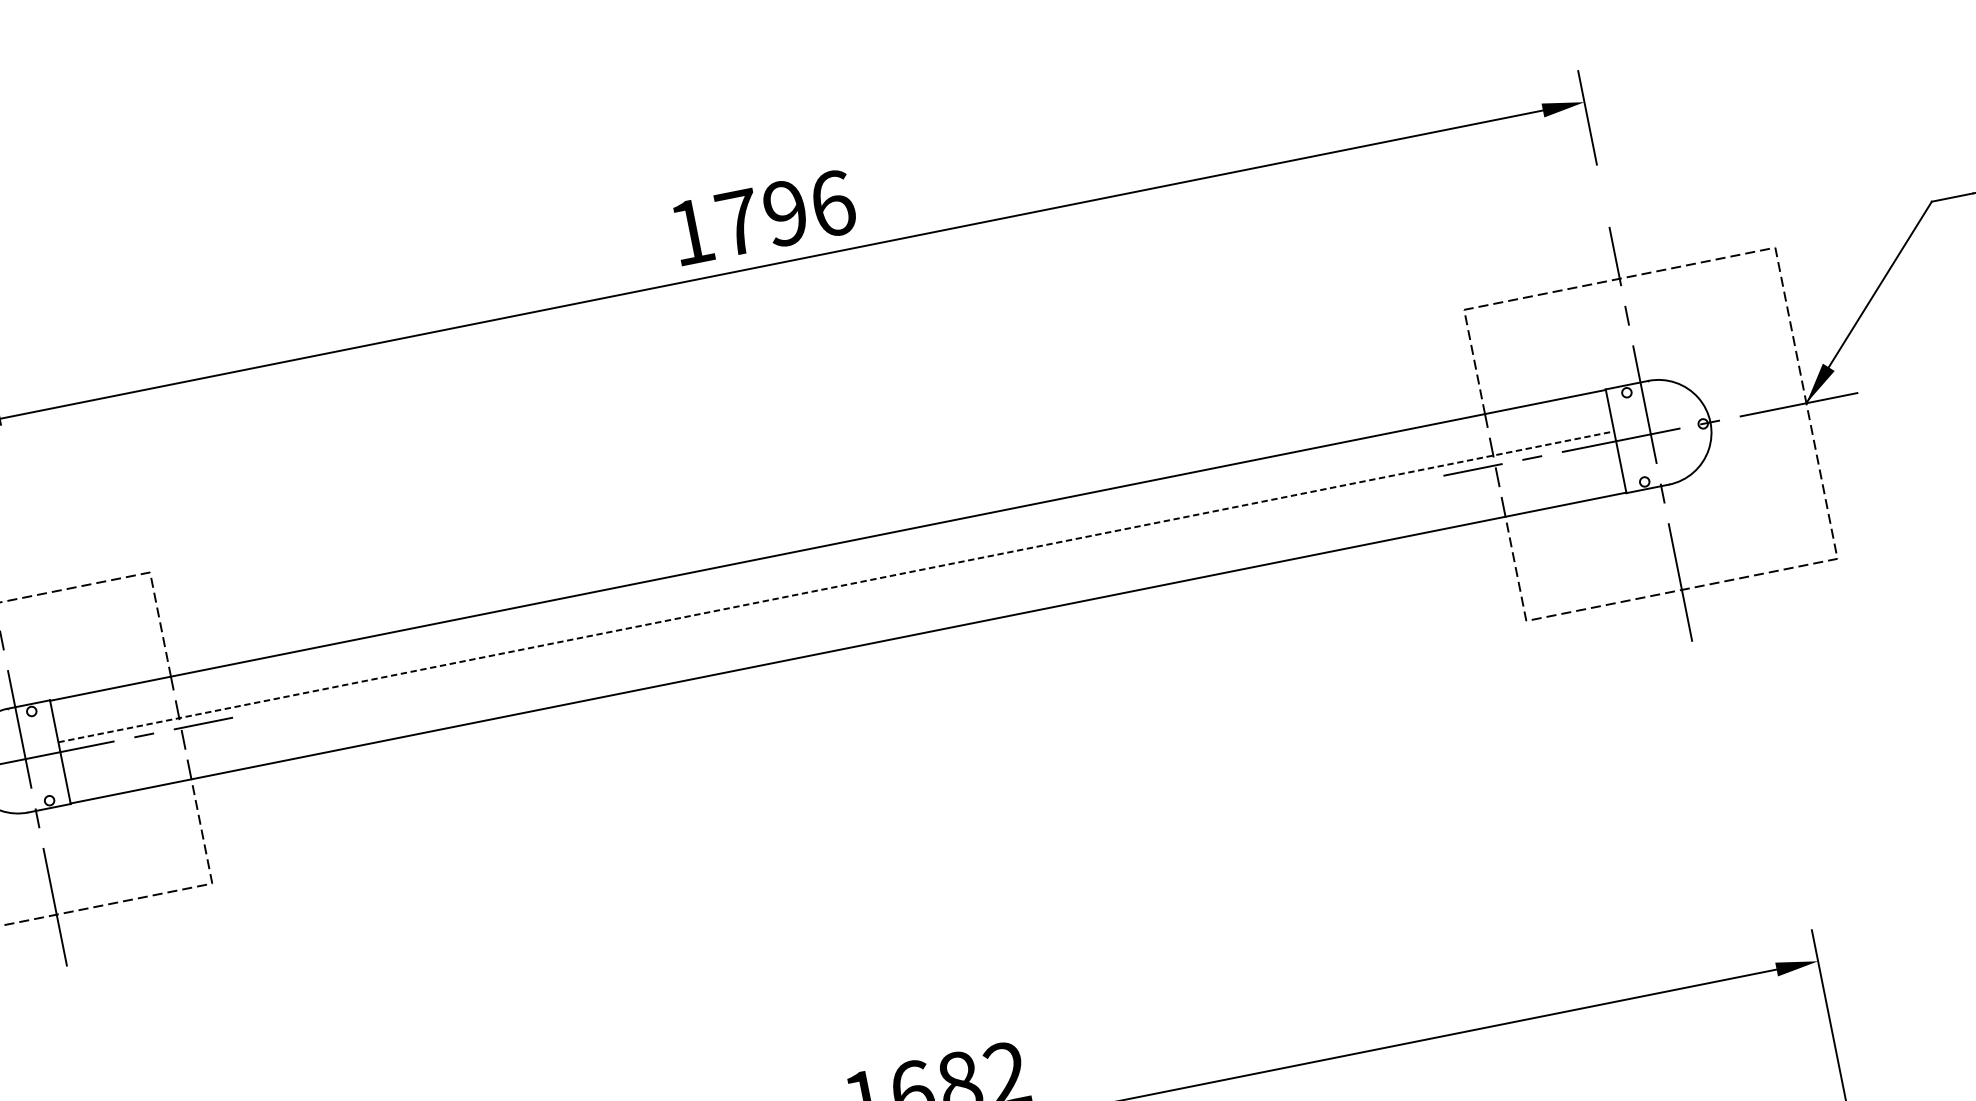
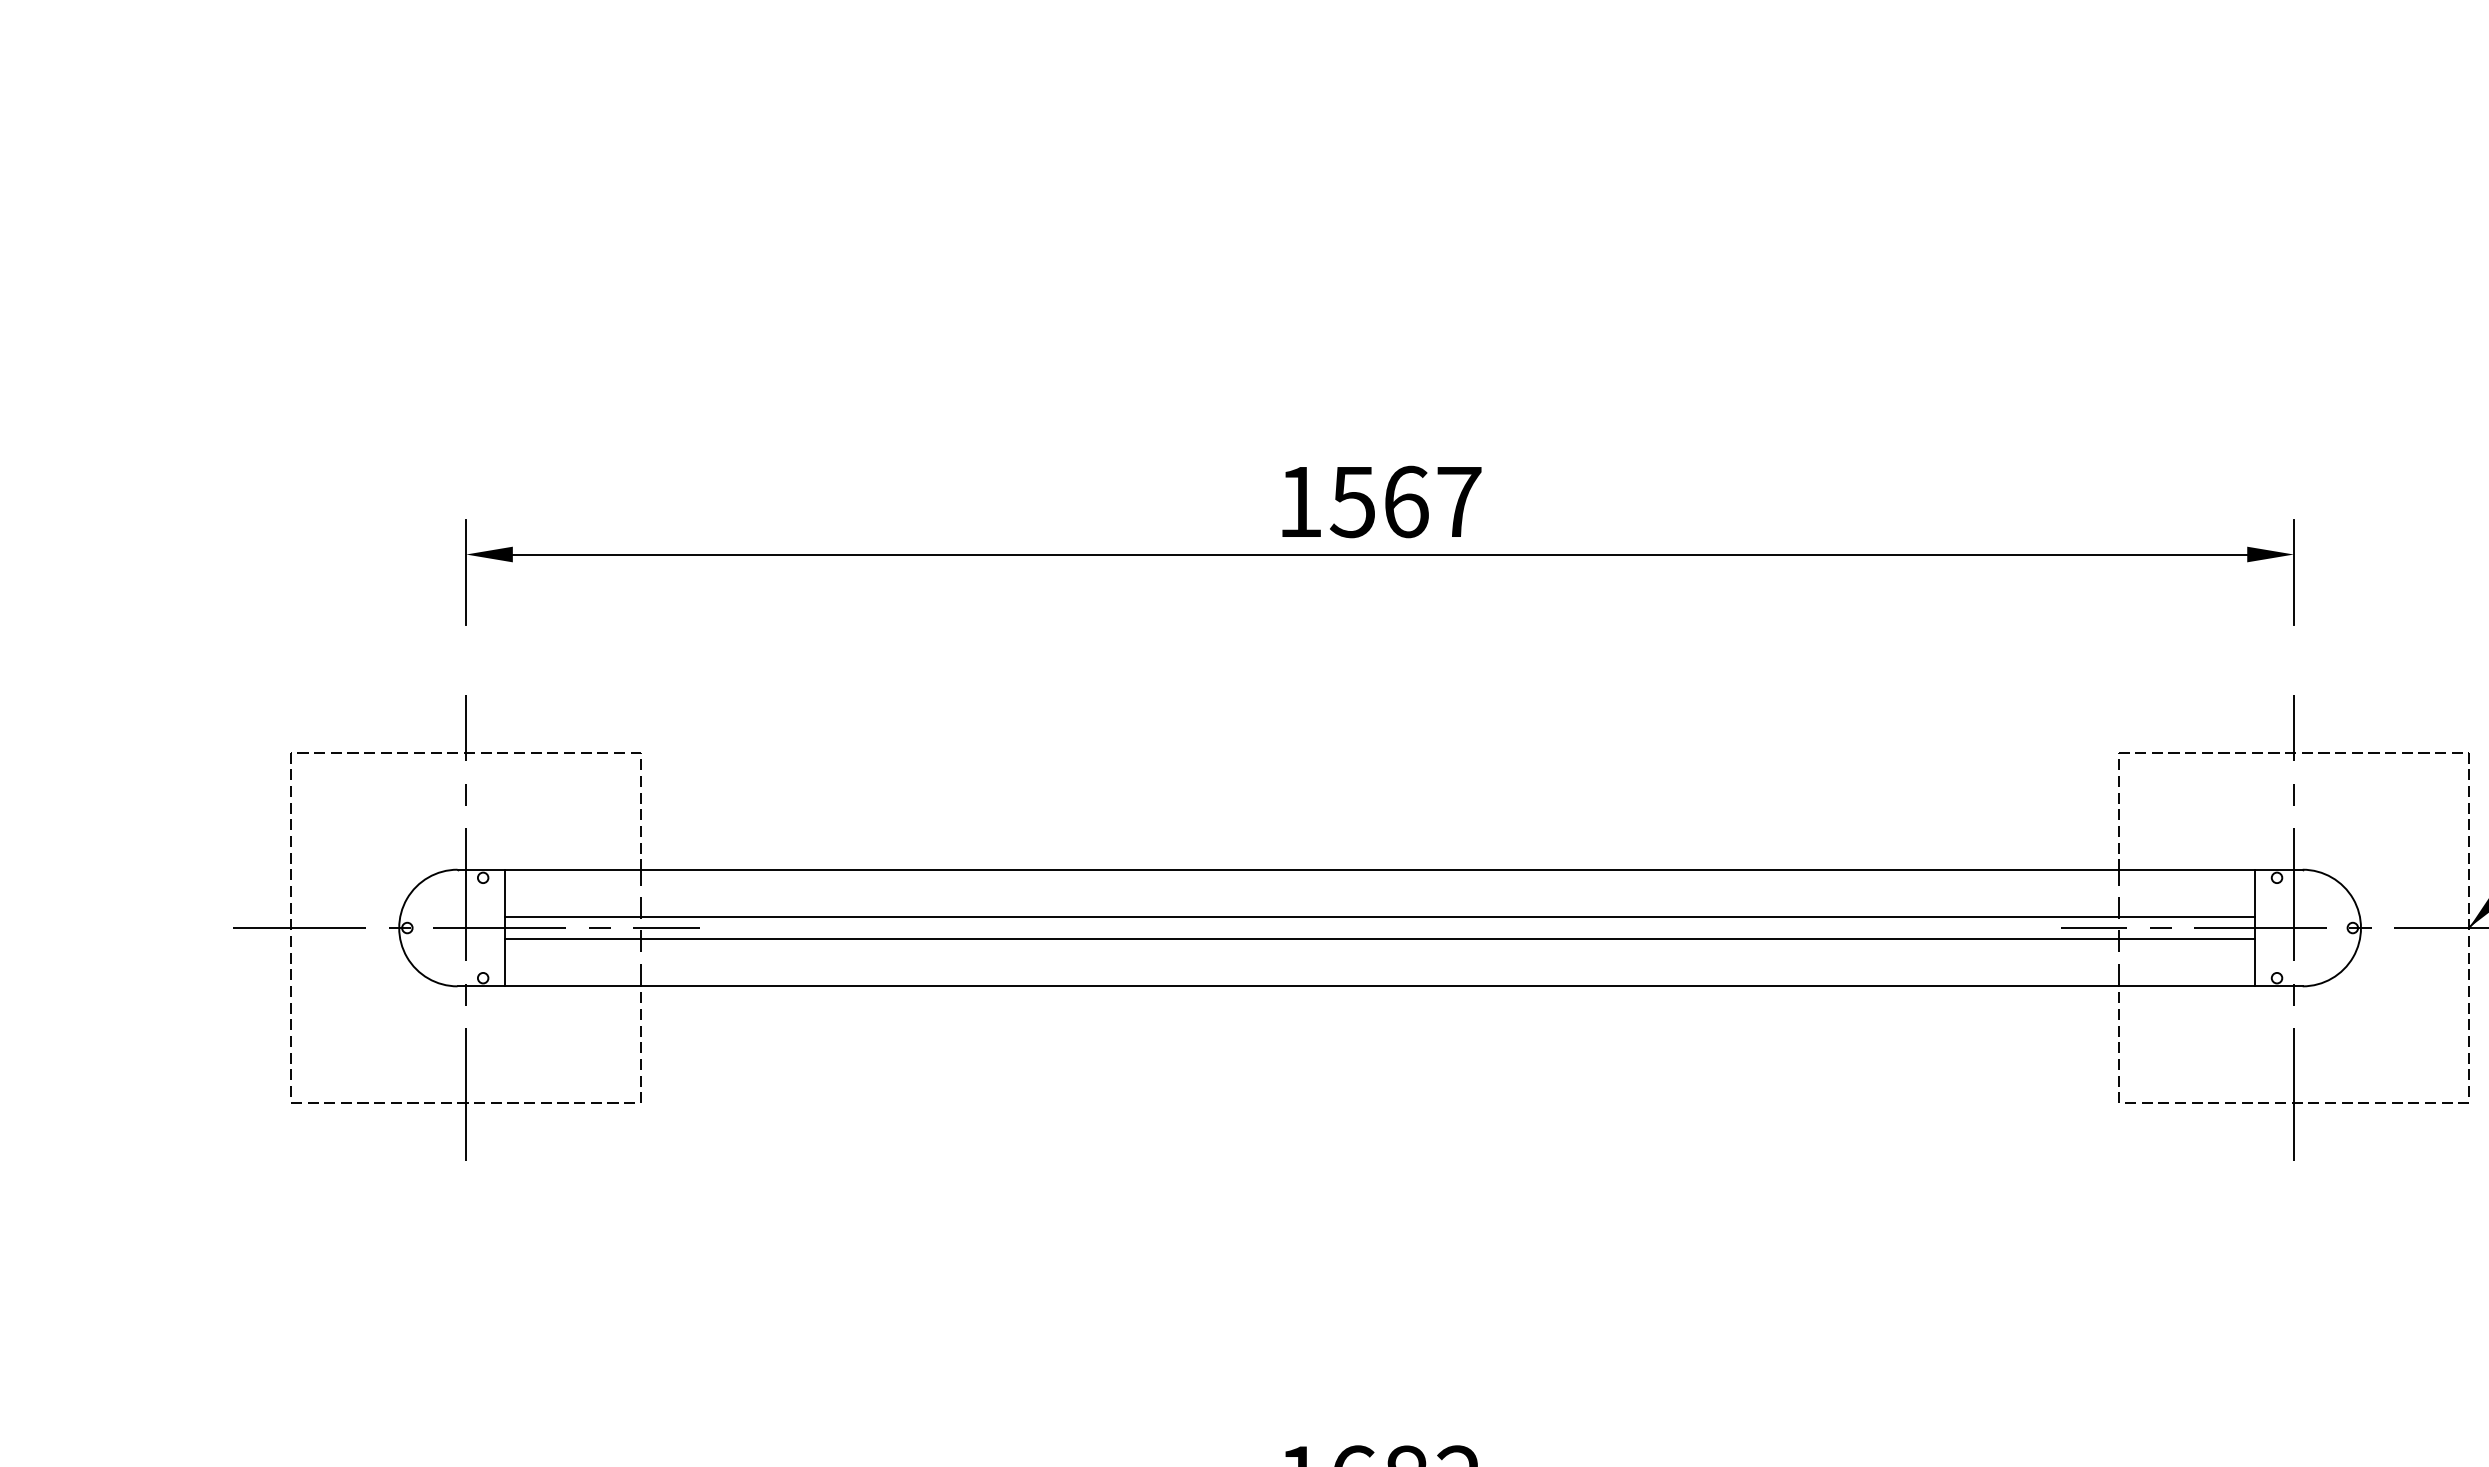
text: (785, 212) -> (1405, 501), 1796 -> 1567
line: (836, 586) -> (1380, 916), dashed -> solid
line: (839, 607) -> (1379, 939), added

